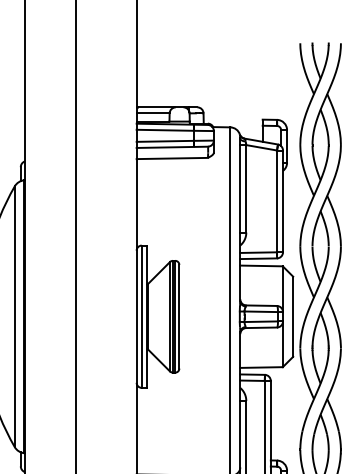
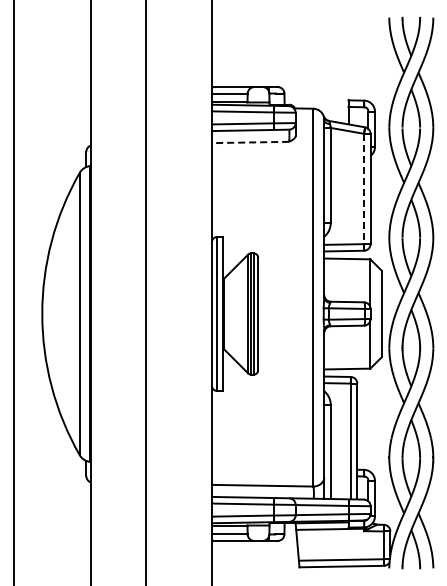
line: (172, 158) -> (250, 142), solid -> dashed
line: (277, 201) -> (364, 189), solid -> dashed

